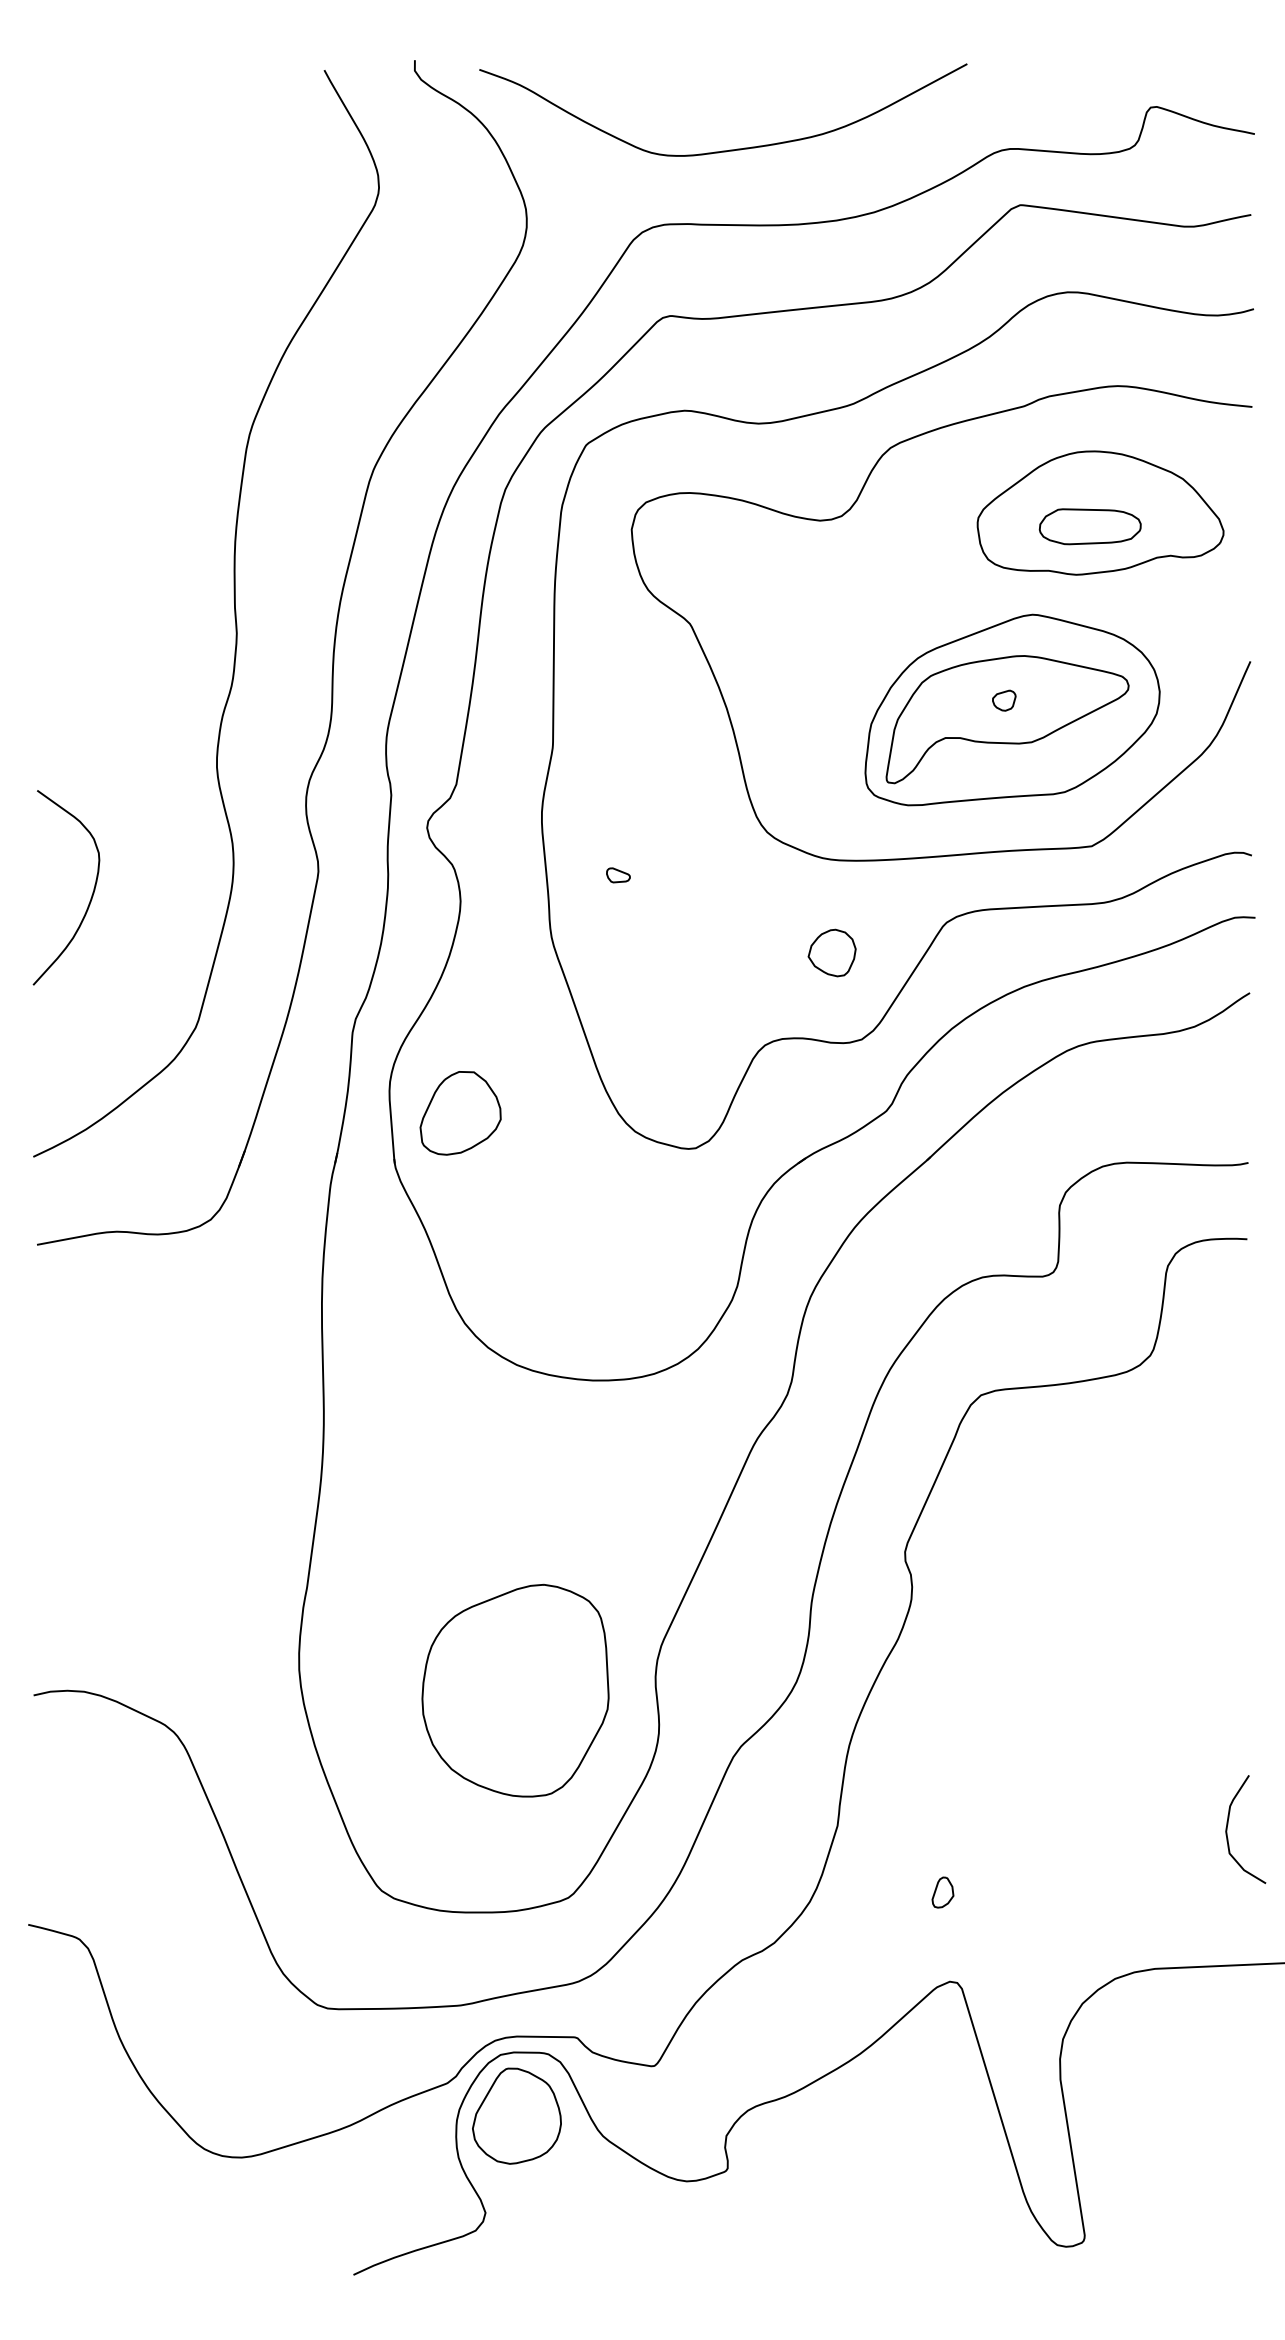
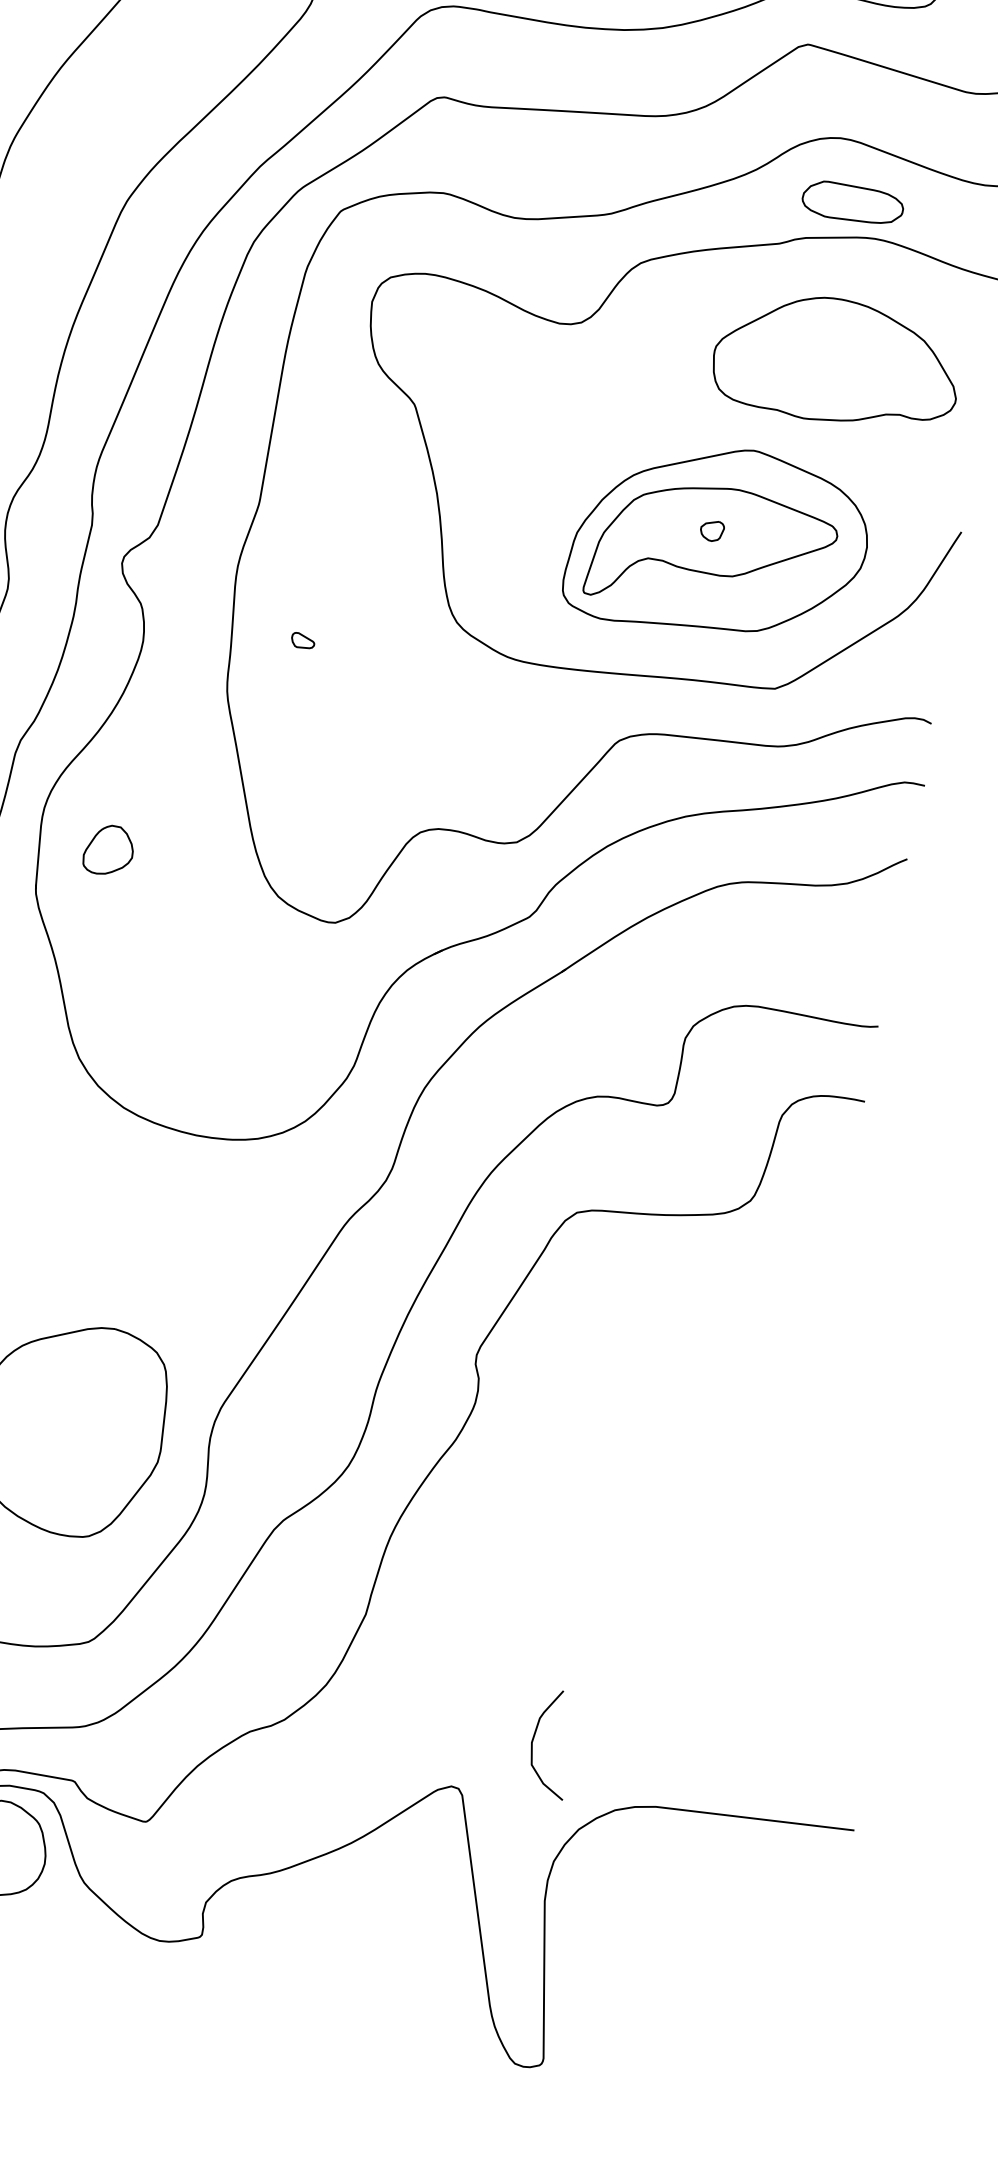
part: (1089, 526) -> (852, 203), moved
part: (831, 952) -> (500, 751), removed
part: (460, 1113) -> (108, 850), size x0.6
curve: (1228, 1824) -> (535, 1736), moved
part: (942, 1892) -> (458, 1697), removed

